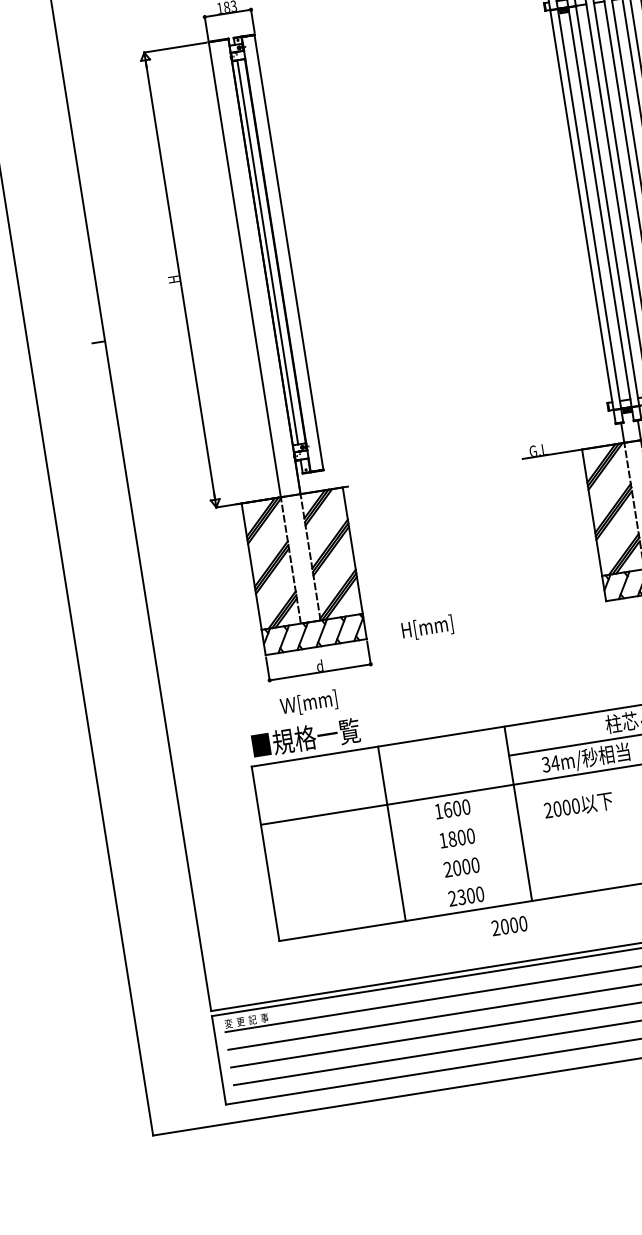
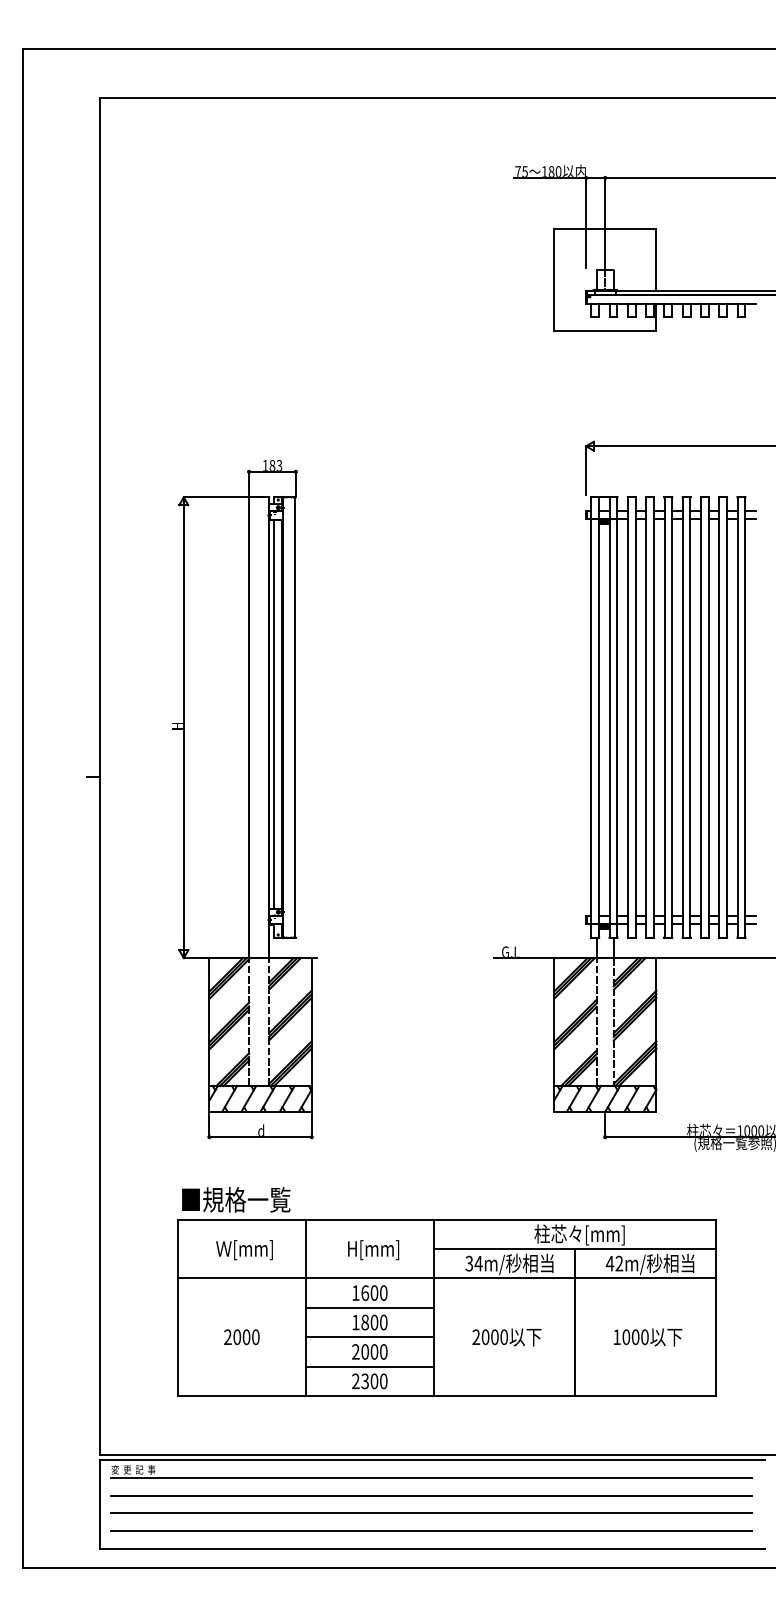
text: (427, 628) -> (373, 1250), moved
text: (308, 703) -> (244, 1250), moved
text: (578, 806) -> (506, 1337), moved
line: (455, 823) -> (370, 1307), added
line: (460, 853) -> (370, 1337), added
line: (464, 881) -> (370, 1366), added
text: (509, 926) -> (241, 1337), moved

